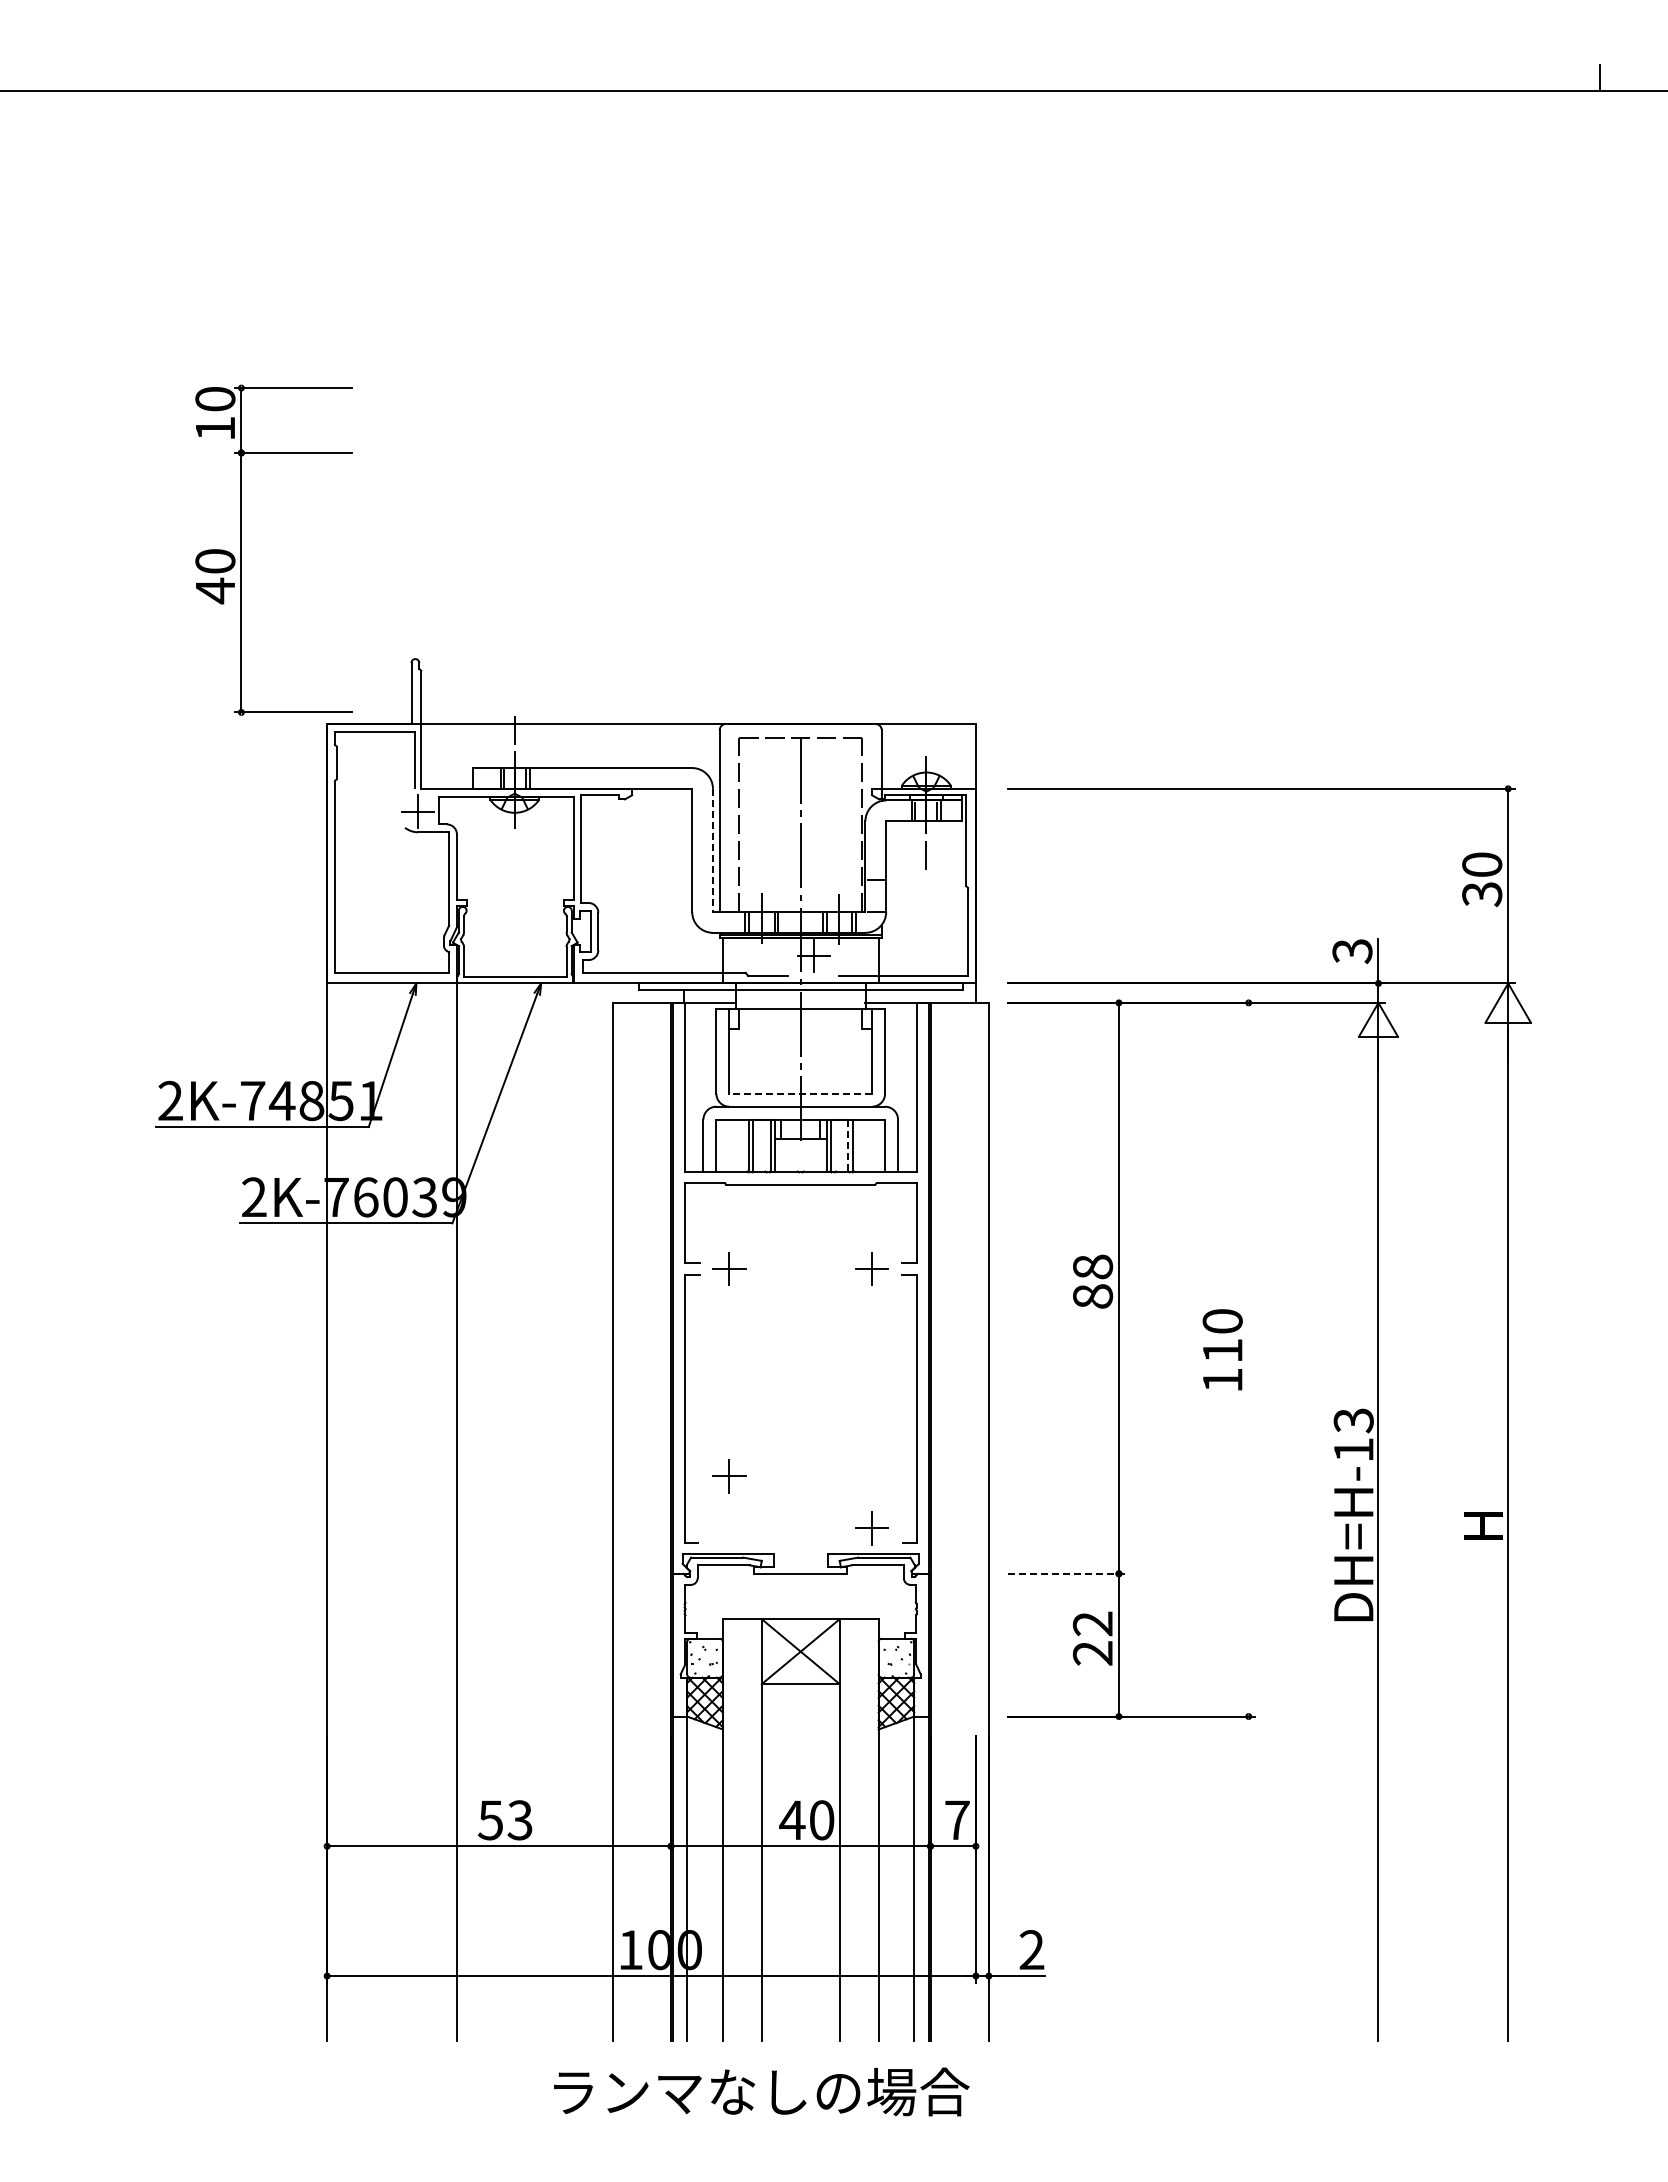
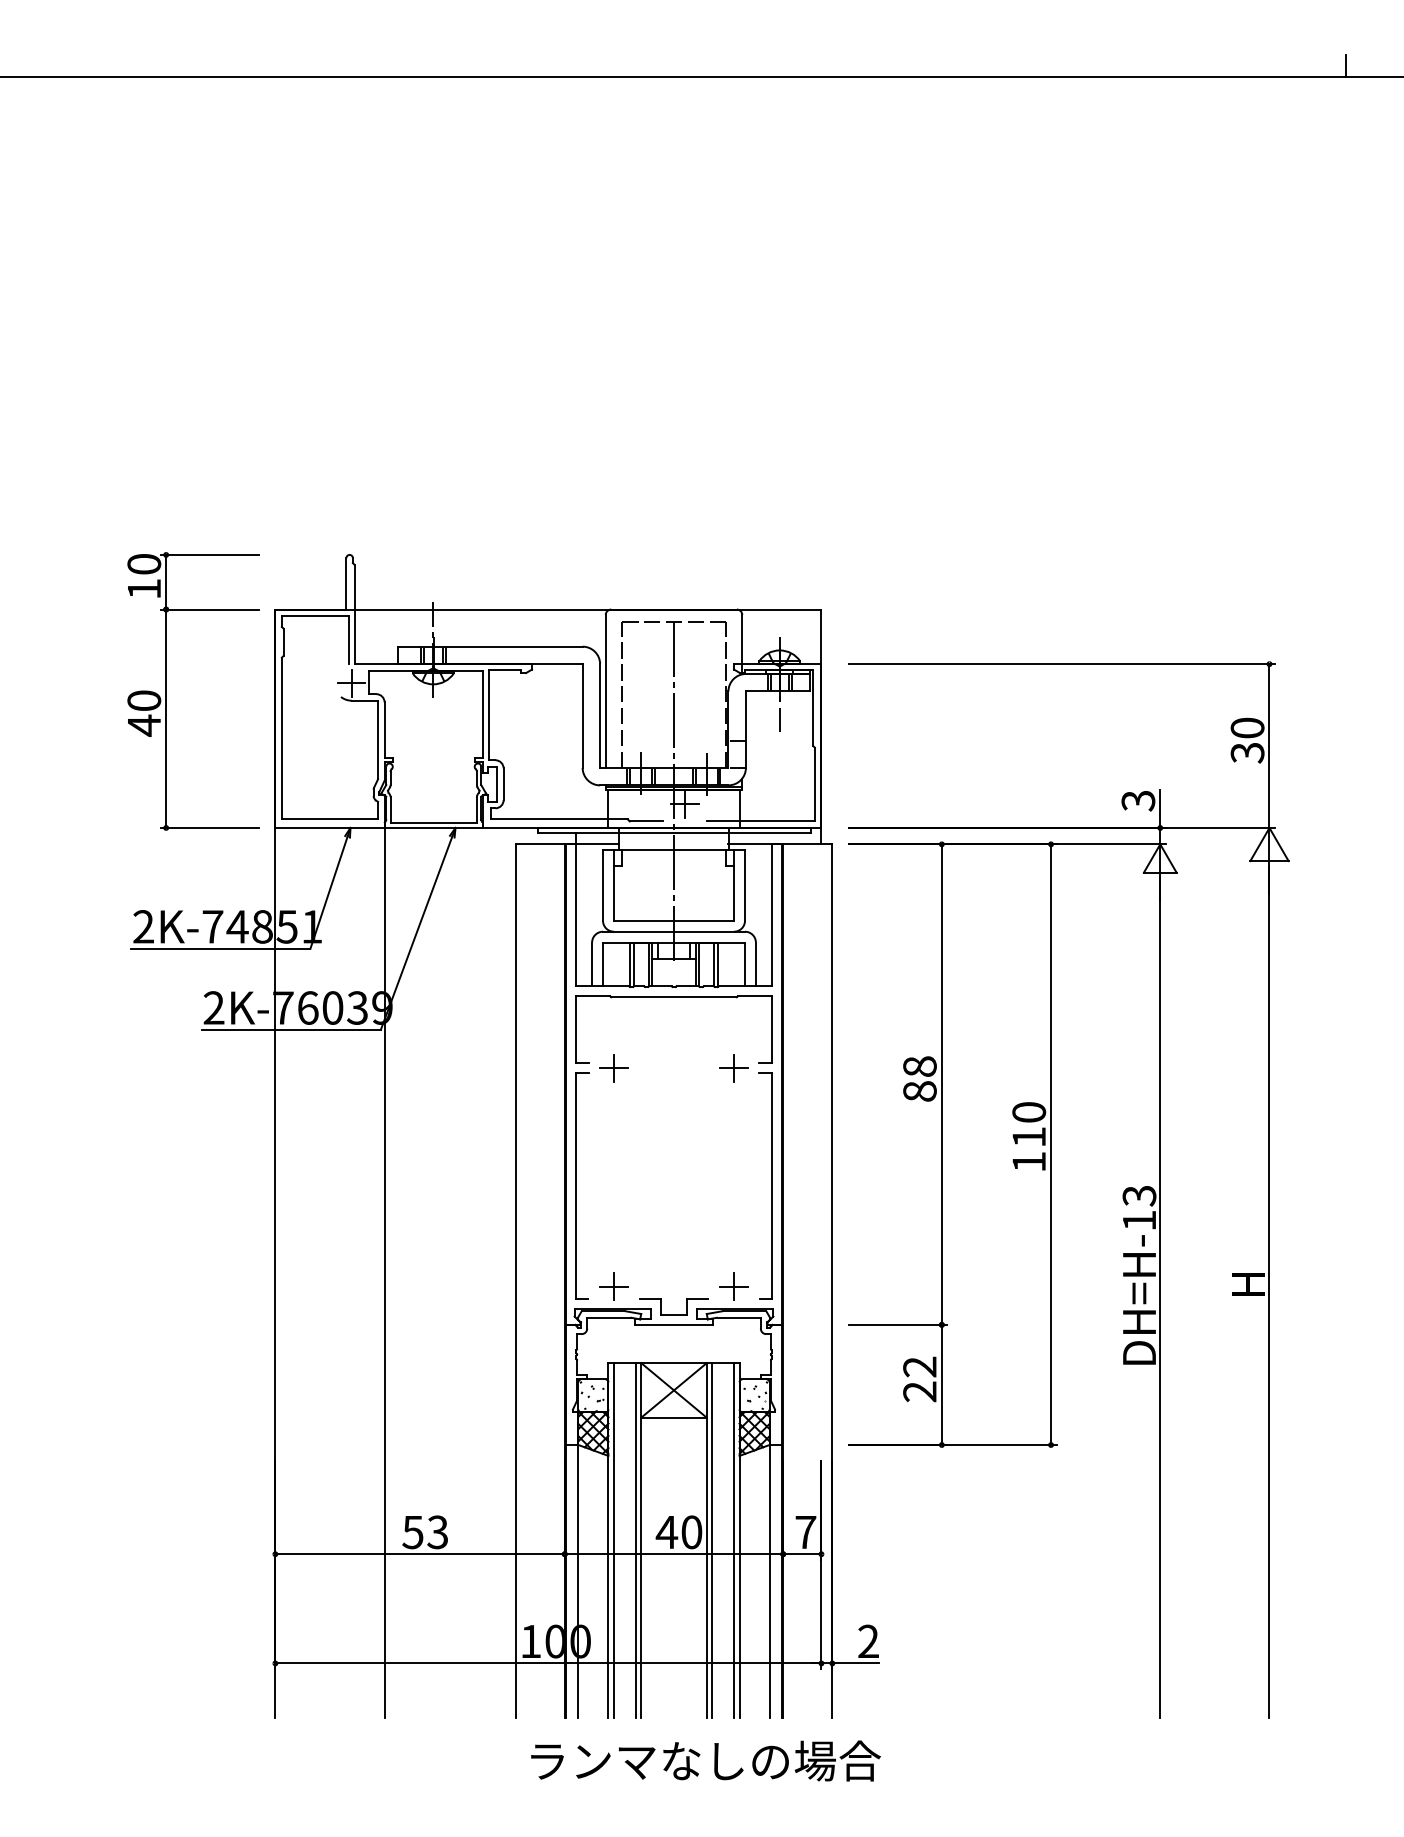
part: (241, 549) -> (166, 690), moved
line: (712, 850) -> (599, 716), dashed -> solid
line: (800, 1093) -> (673, 920), dashed -> solid
line: (848, 1145) -> (714, 964), dashed -> solid
line: (1248, 1359) -> (1050, 1144), added
part: (729, 1476) -> (614, 1286), moved
part: (800, 1561) -> (673, 1314), added
line: (1066, 1573) -> (897, 1324), dashed -> solid
line: (729, 1829) -> (614, 1540), added
line: (755, 1829) -> (635, 1540), added
line: (846, 1829) -> (712, 1540), added
line: (872, 1829) -> (734, 1540), added
text: (761, 2091) -> (705, 1760), moved

